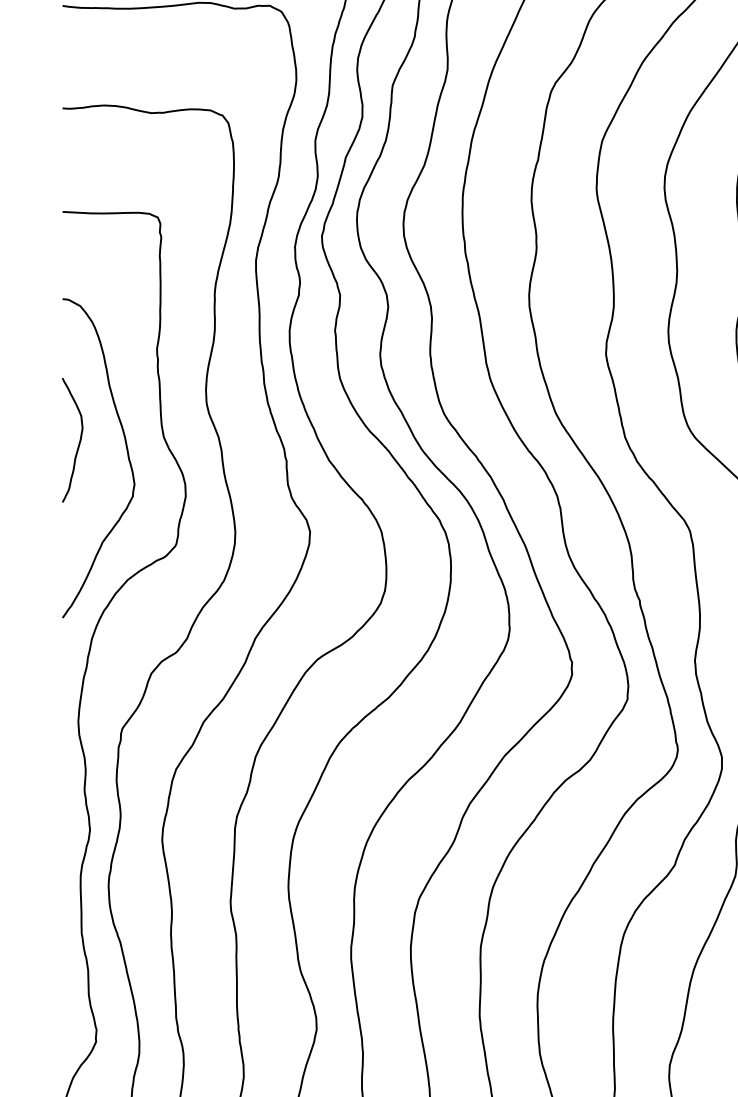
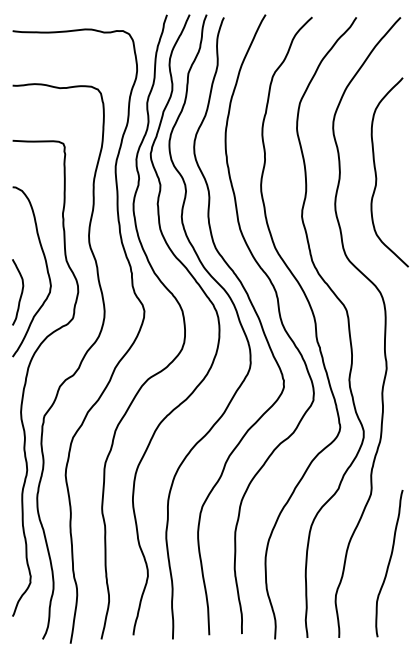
curve: (77, 444) -> (20, 294), moved

